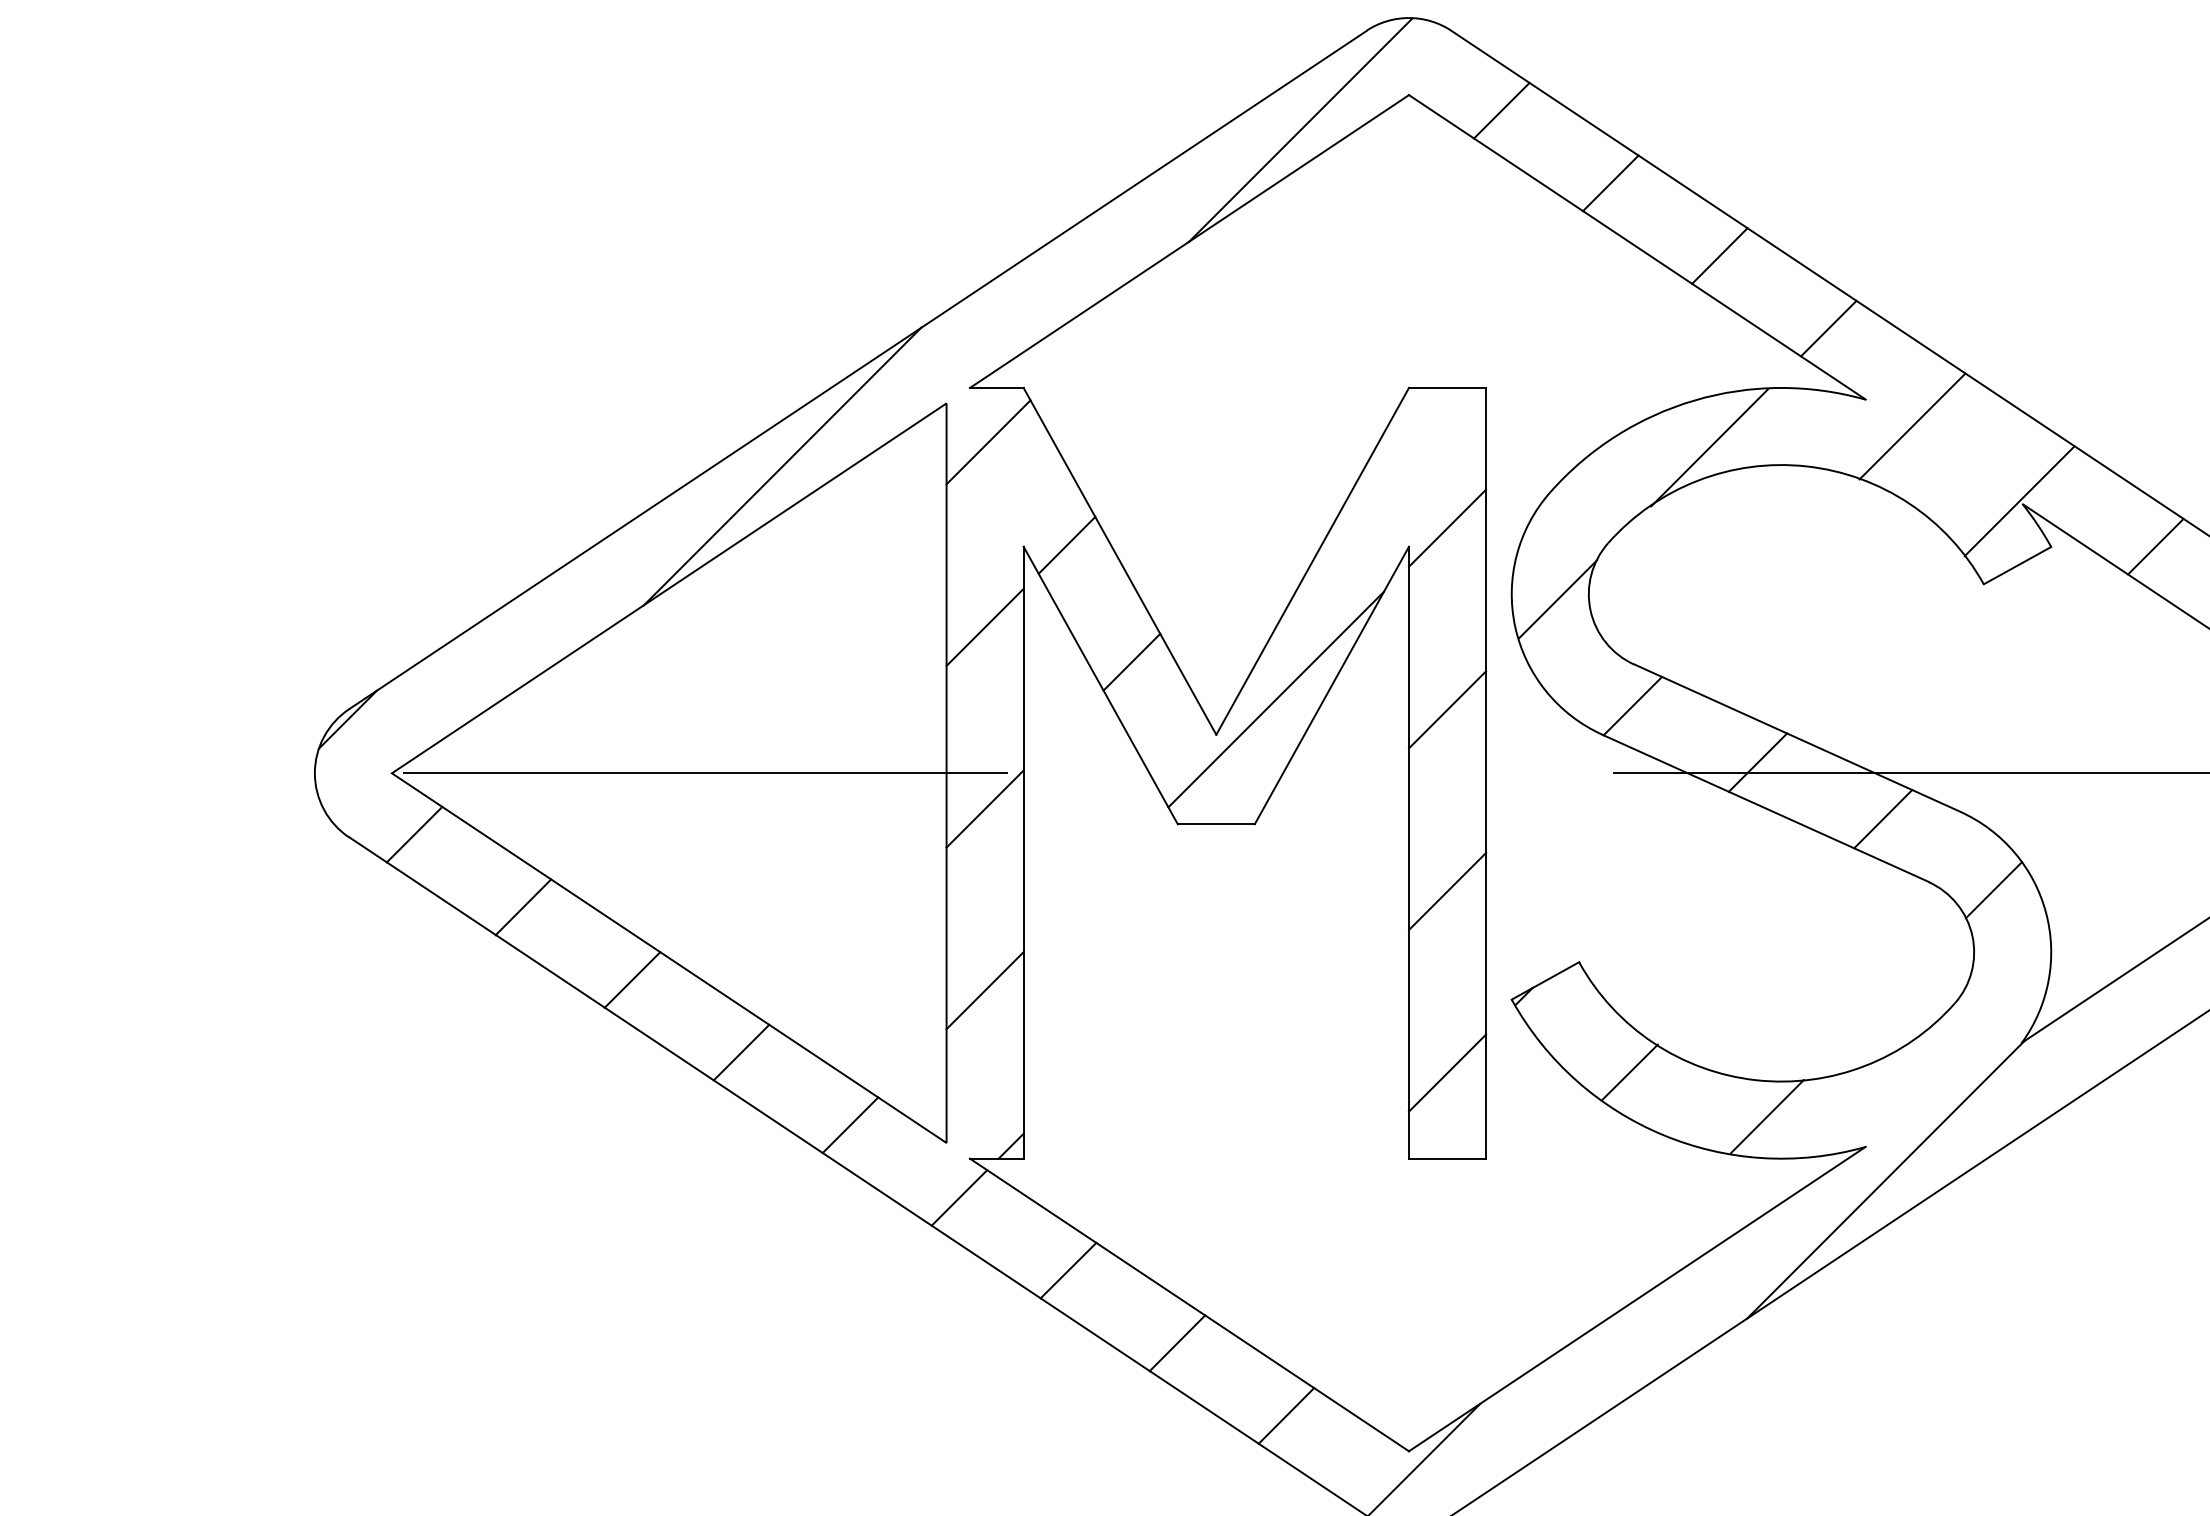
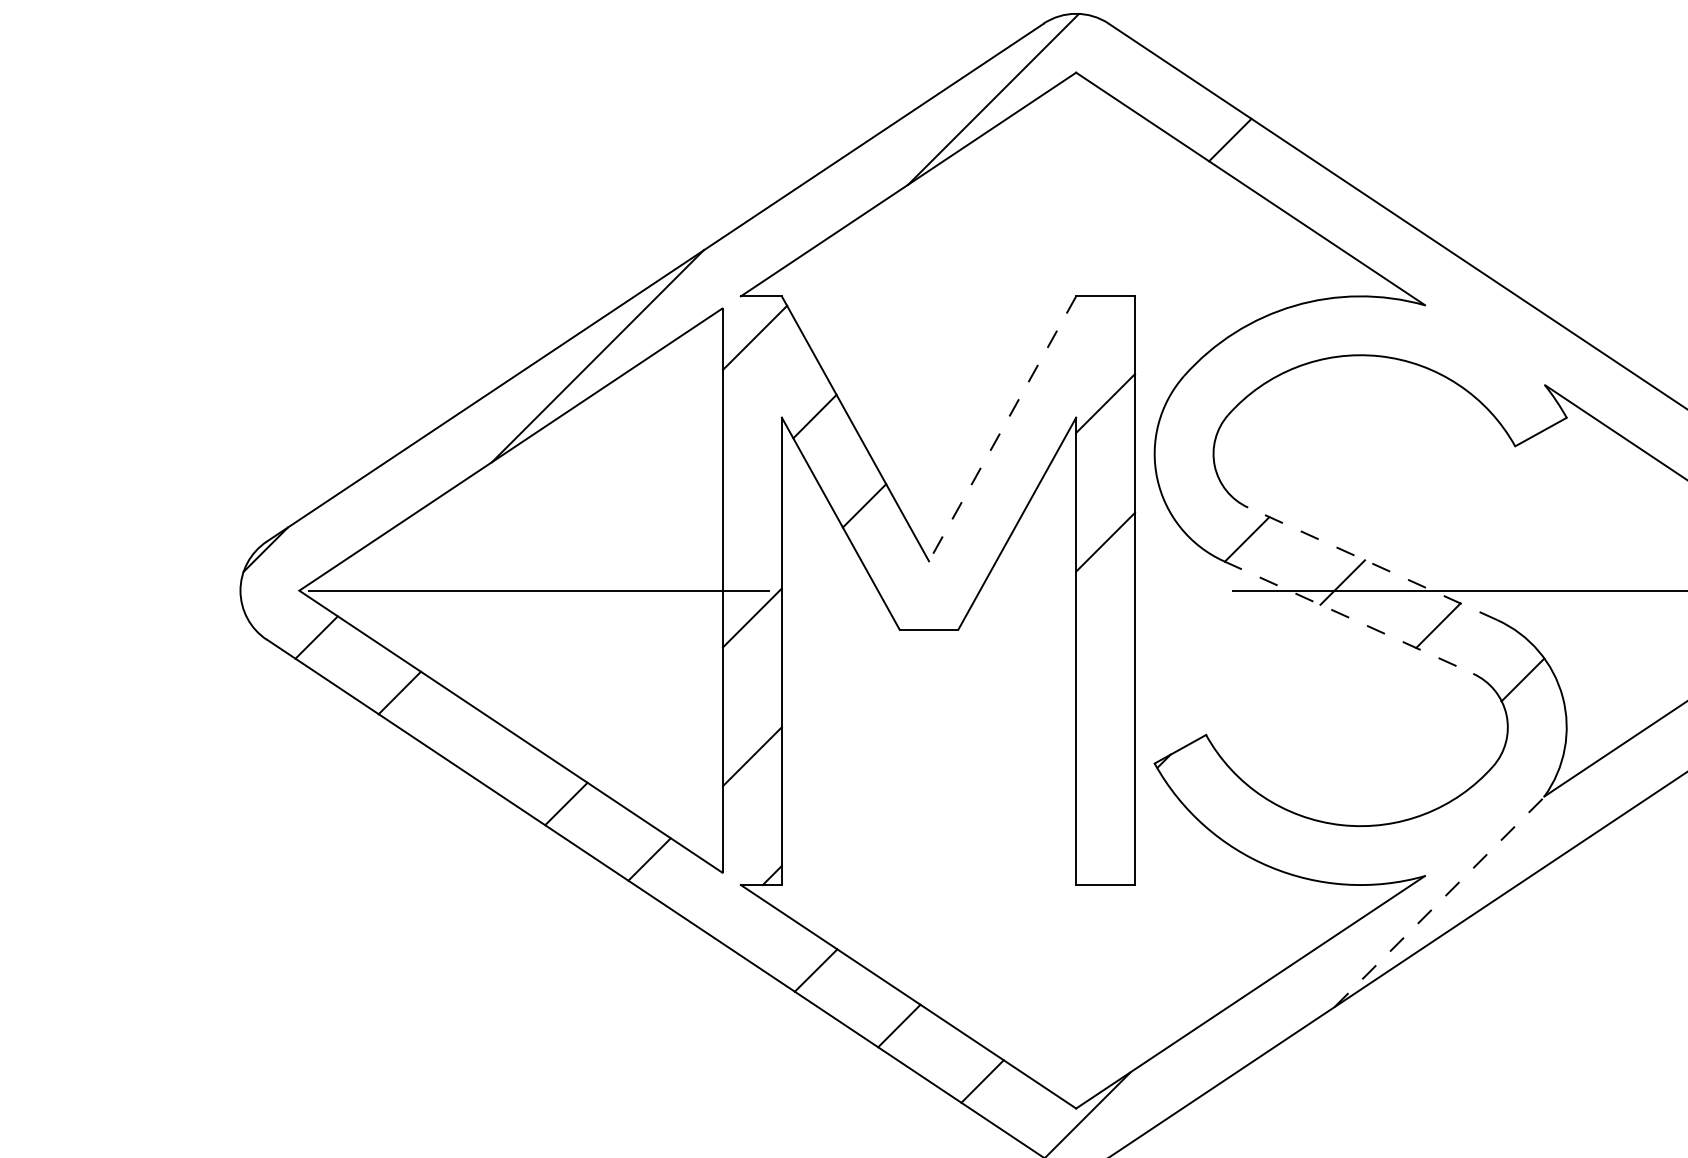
line: (1501, 110) -> (1146, 84), removed
line: (1719, 255) -> (1313, 195), removed
line: (1828, 328) -> (1396, 250), removed
line: (1912, 426) -> (1460, 325), removed
line: (1709, 447) -> (1305, 341), removed
line: (2019, 501) -> (1542, 383), removed
line: (2155, 546) -> (1646, 417), removed
line: (1312, 561) -> (1002, 428), solid -> dashed
line: (1557, 599) -> (1189, 457), removed
line: (984, 626) -> (751, 478), removed
line: (1275, 699) -> (974, 534), removed
line: (1796, 737) -> (1372, 563), solid -> dashed
line: (1766, 808) -> (1349, 617), solid -> dashed
line: (1447, 891) -> (1105, 680), removed
line: (632, 979) -> (483, 748), removed
line: (1629, 1071) -> (1244, 818), removed
line: (1447, 1072) -> (1105, 819), removed
line: (1766, 1116) -> (1349, 852), removed
line: (1886, 1179) -> (1440, 900), solid -> dashed
line: (959, 1197) -> (732, 914), removed

